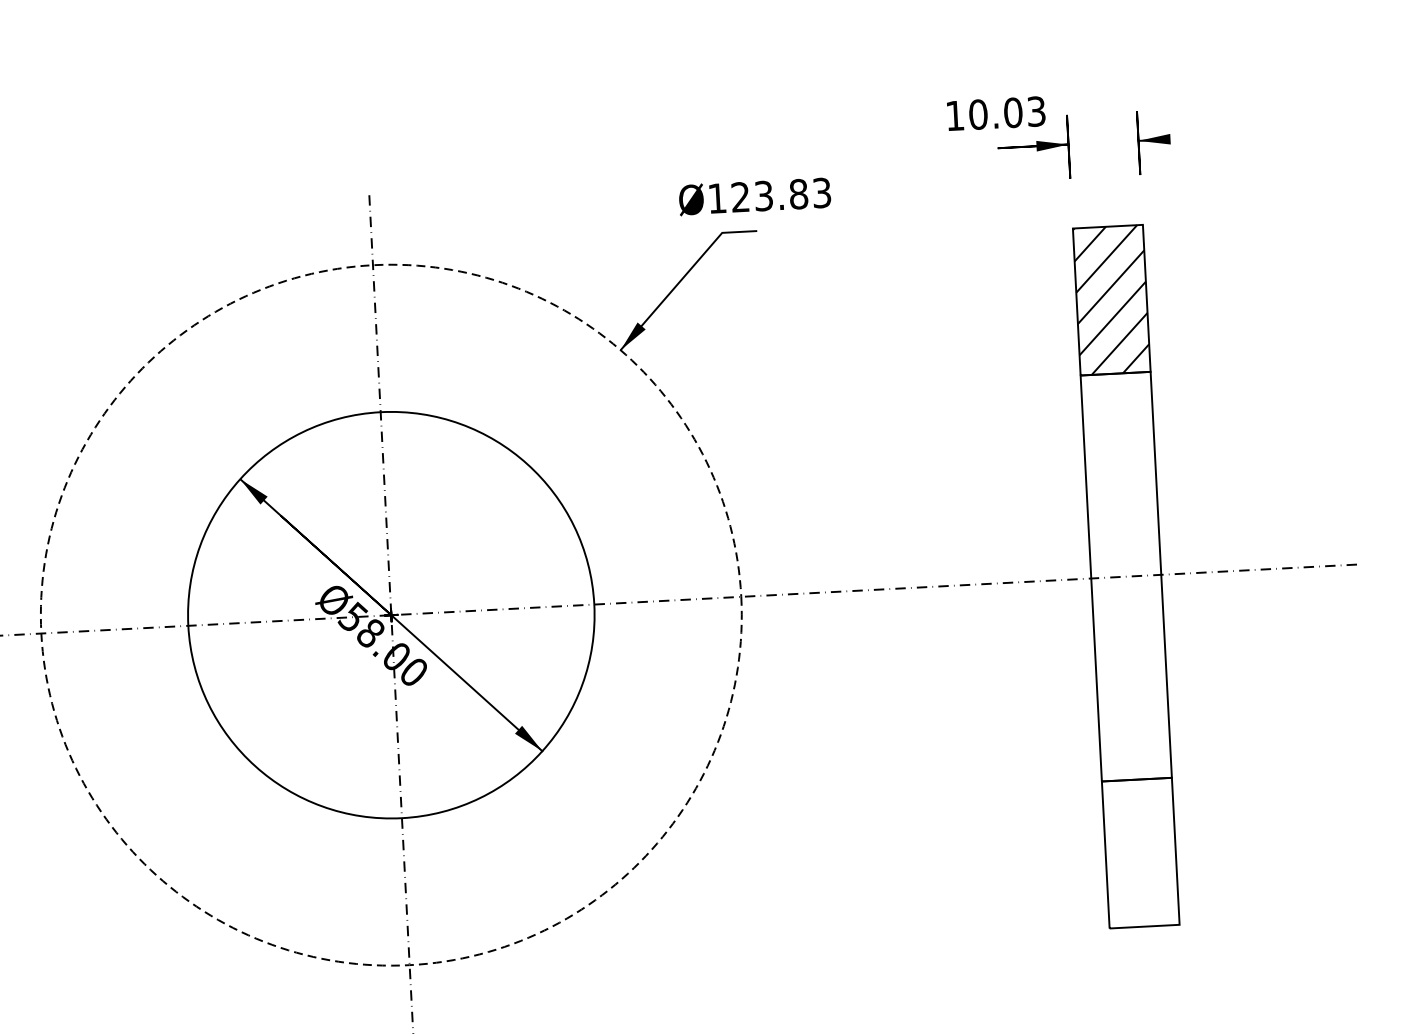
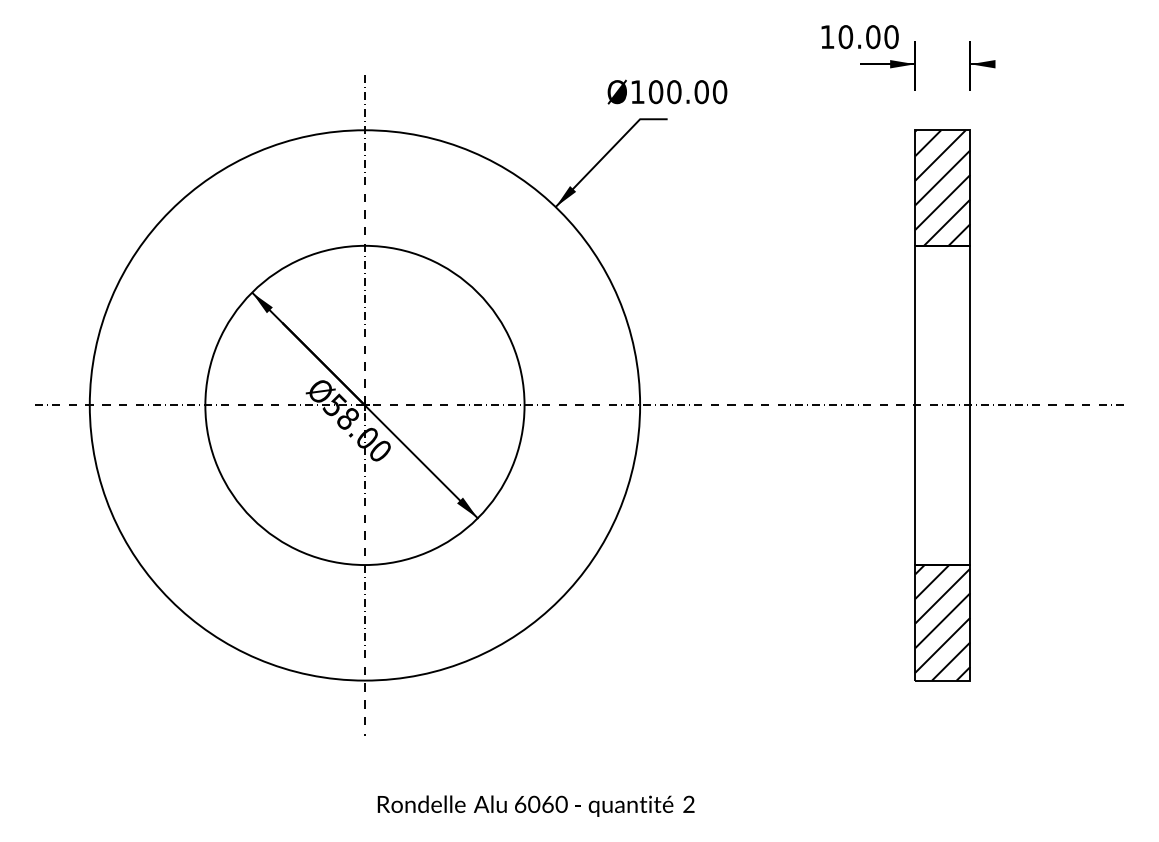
text: (1036, 112) -> (891, 37), 10.03 -> 10.00
text: (780, 195) -> (687, 92), Ø123.83 -> Ø100.00
circle: (390, 615) -> (364, 405), dashed -> solid
hatch: (1140, 852) -> (942, 622), added

